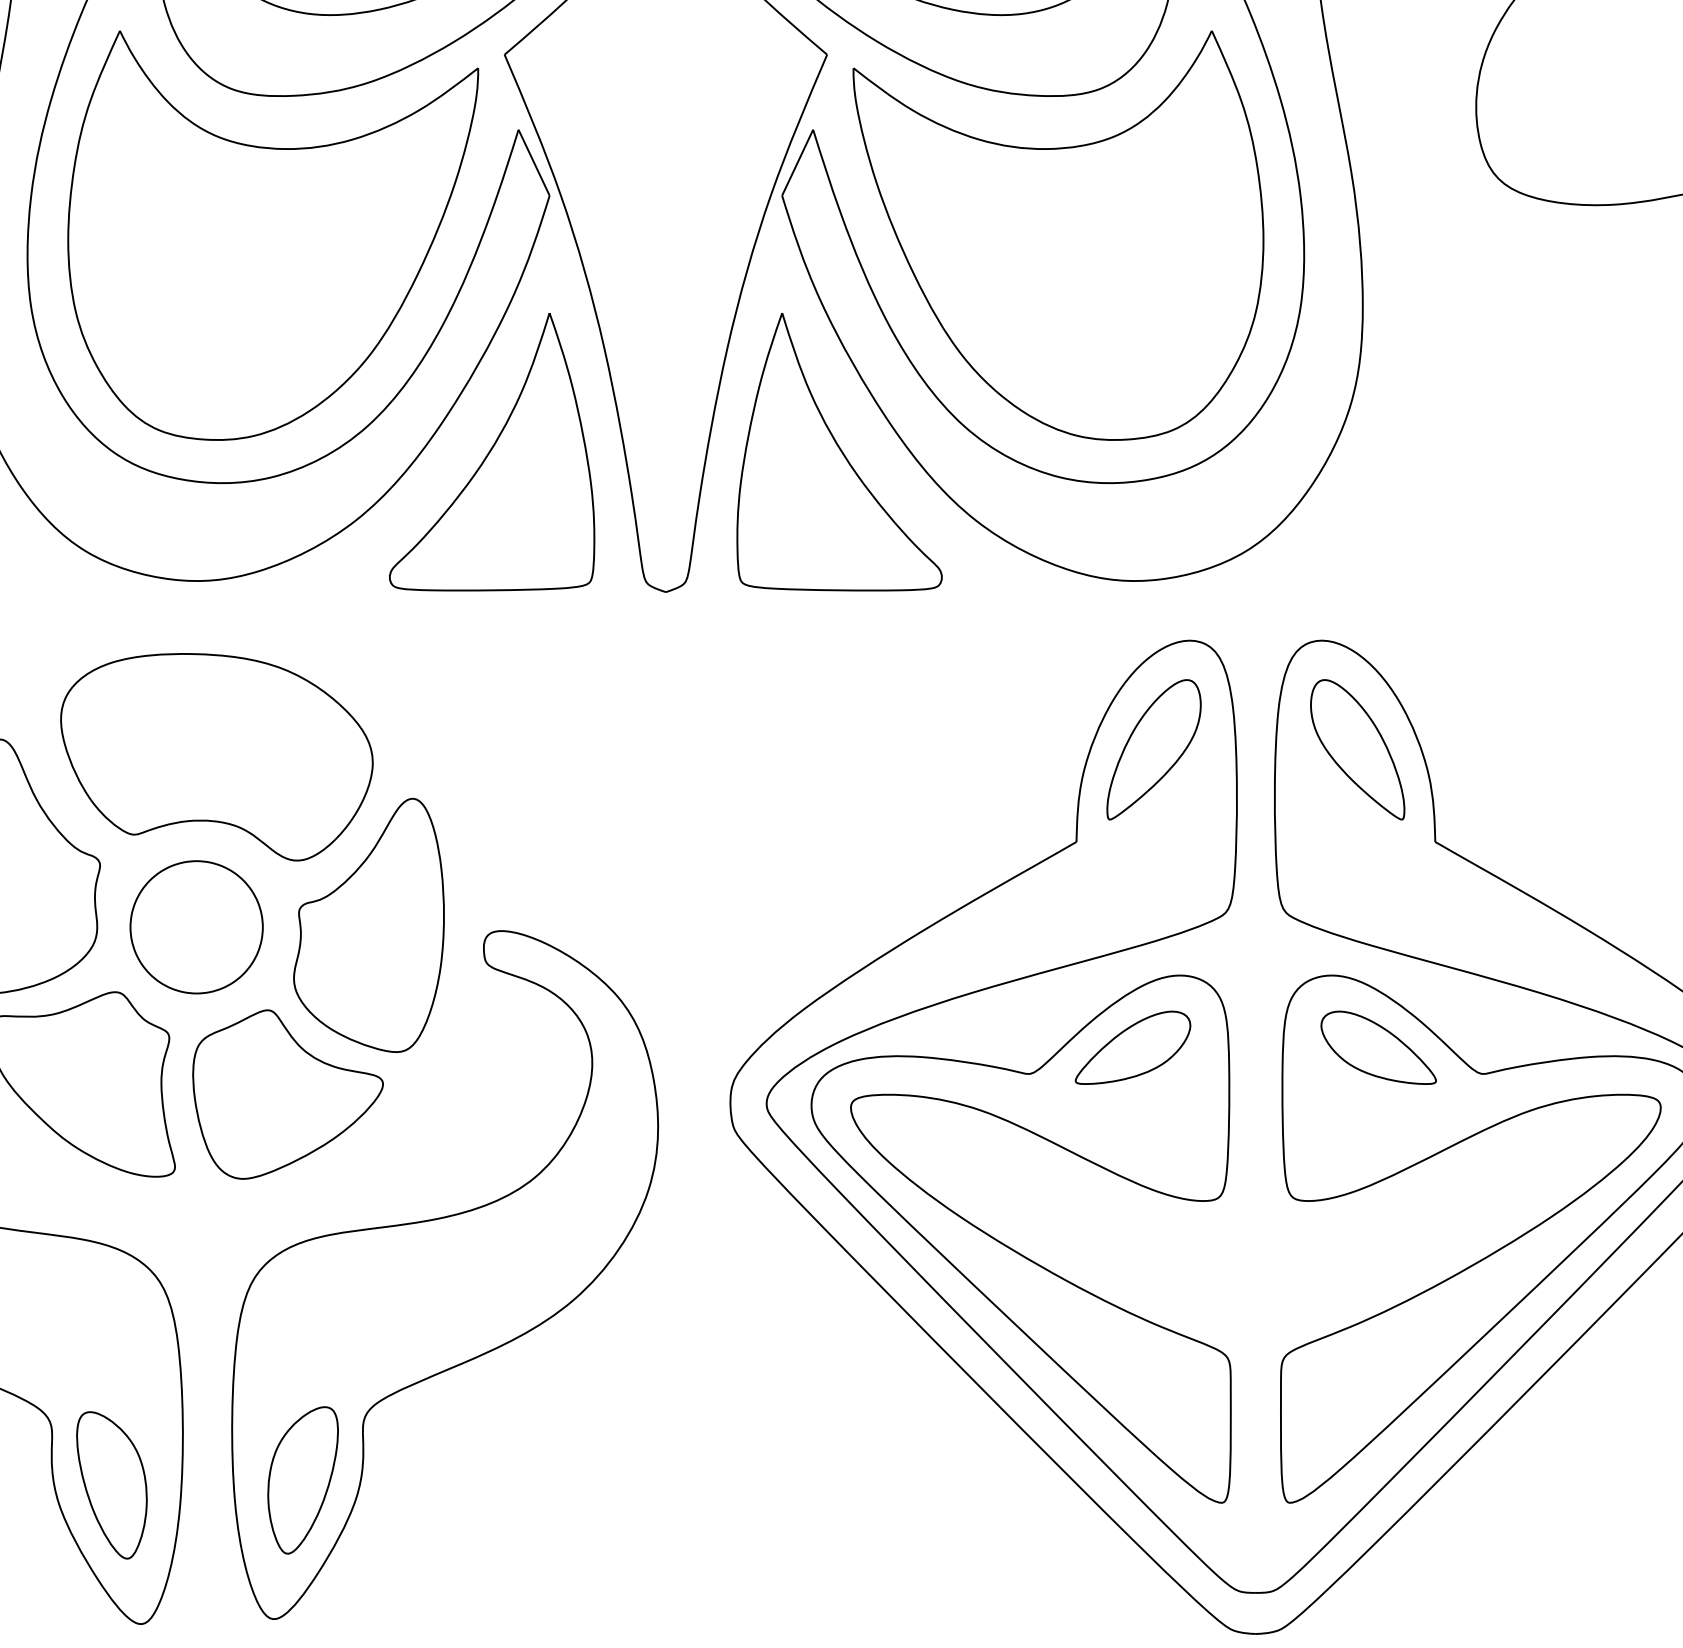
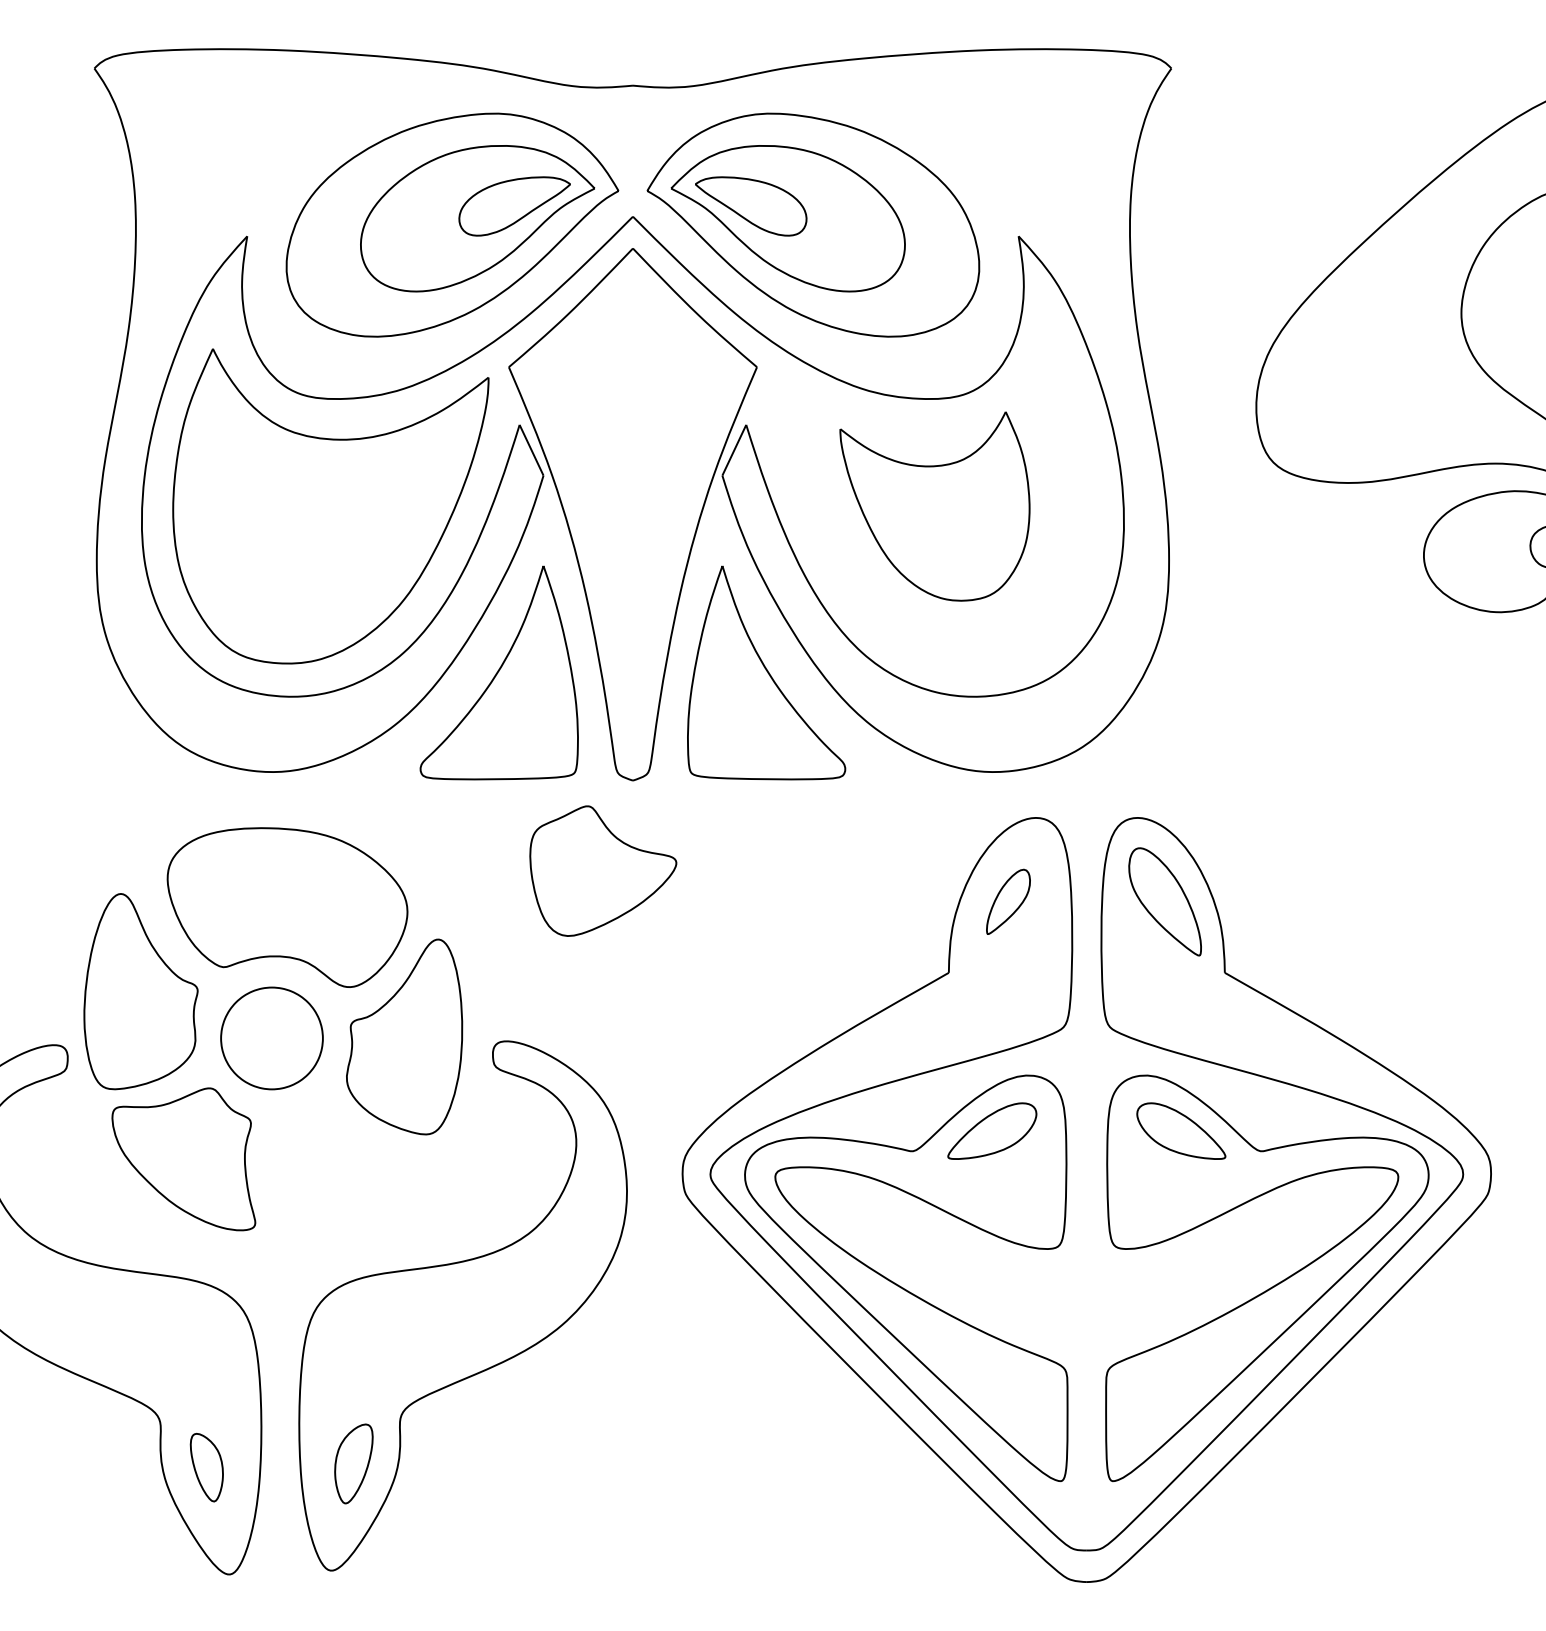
part: (1057, 235) -> (934, 506), size x0.6
part: (1154, 749) -> (1008, 901), size x0.6
part: (288, 1093) -> (603, 870), moved
part: (302, 1479) -> (353, 1463), size x0.7
part: (111, 1485) -> (206, 1467), size x0.6

